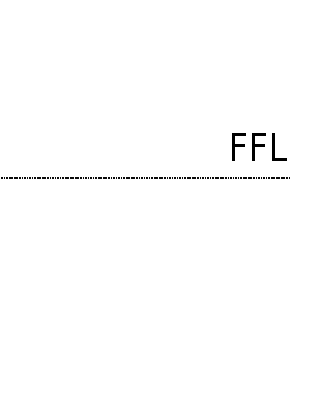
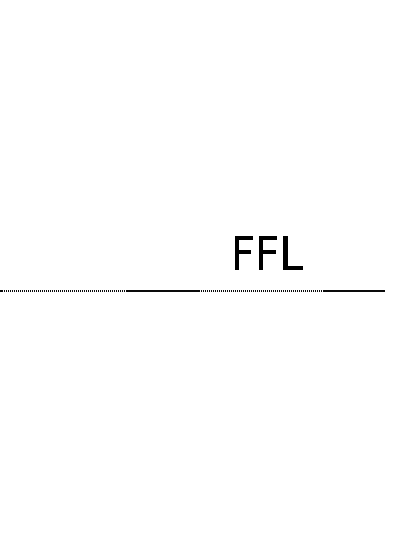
text: (259, 146) -> (268, 252), moved

